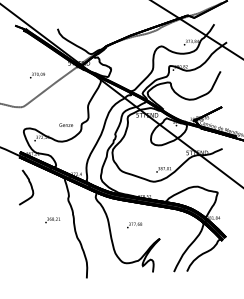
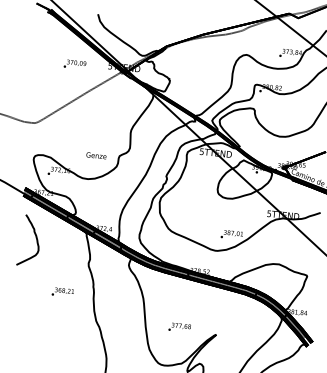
text: (37, 75) -> (75, 64), moved
text: (134, 225) -> (179, 327), moved

